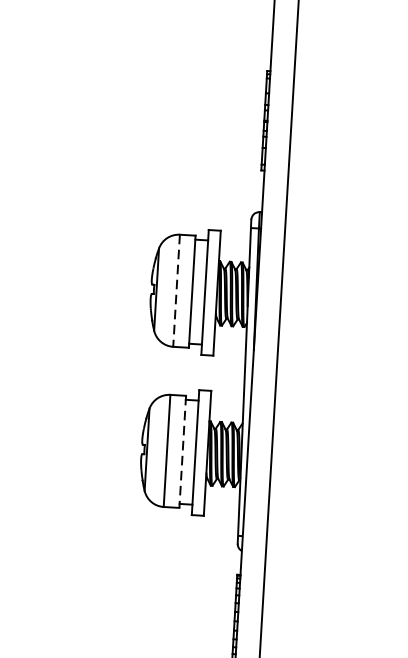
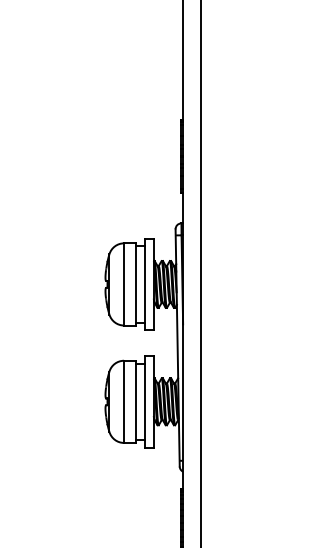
line: (177, 290) -> (124, 284), dashed -> solid
line: (182, 452) -> (135, 402), dashed -> solid

